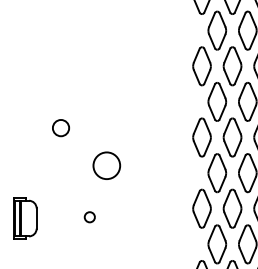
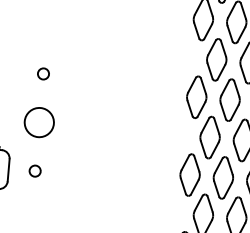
circle: (60, 128) -> (43, 74), size x0.62
circle: (106, 165) -> (39, 122), moved
circle: (89, 217) -> (34, 171), moved

